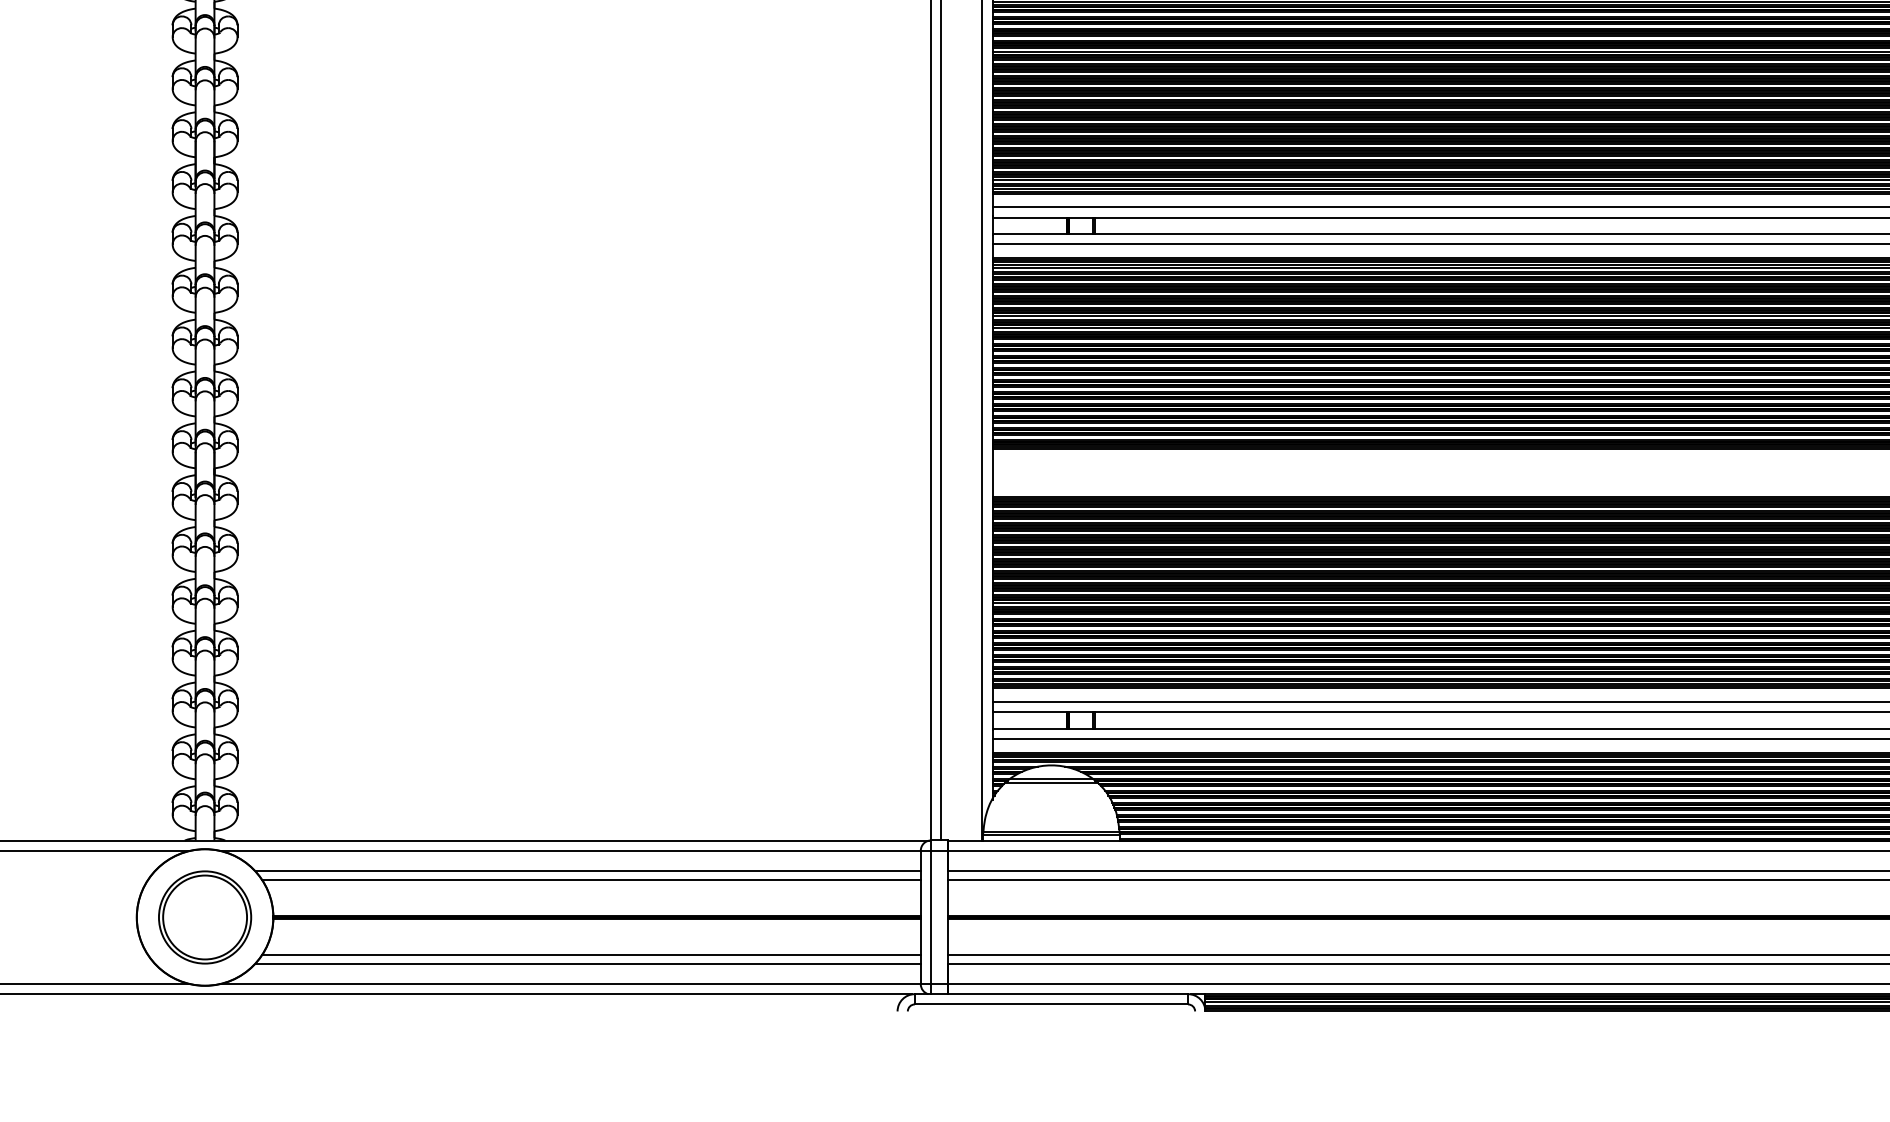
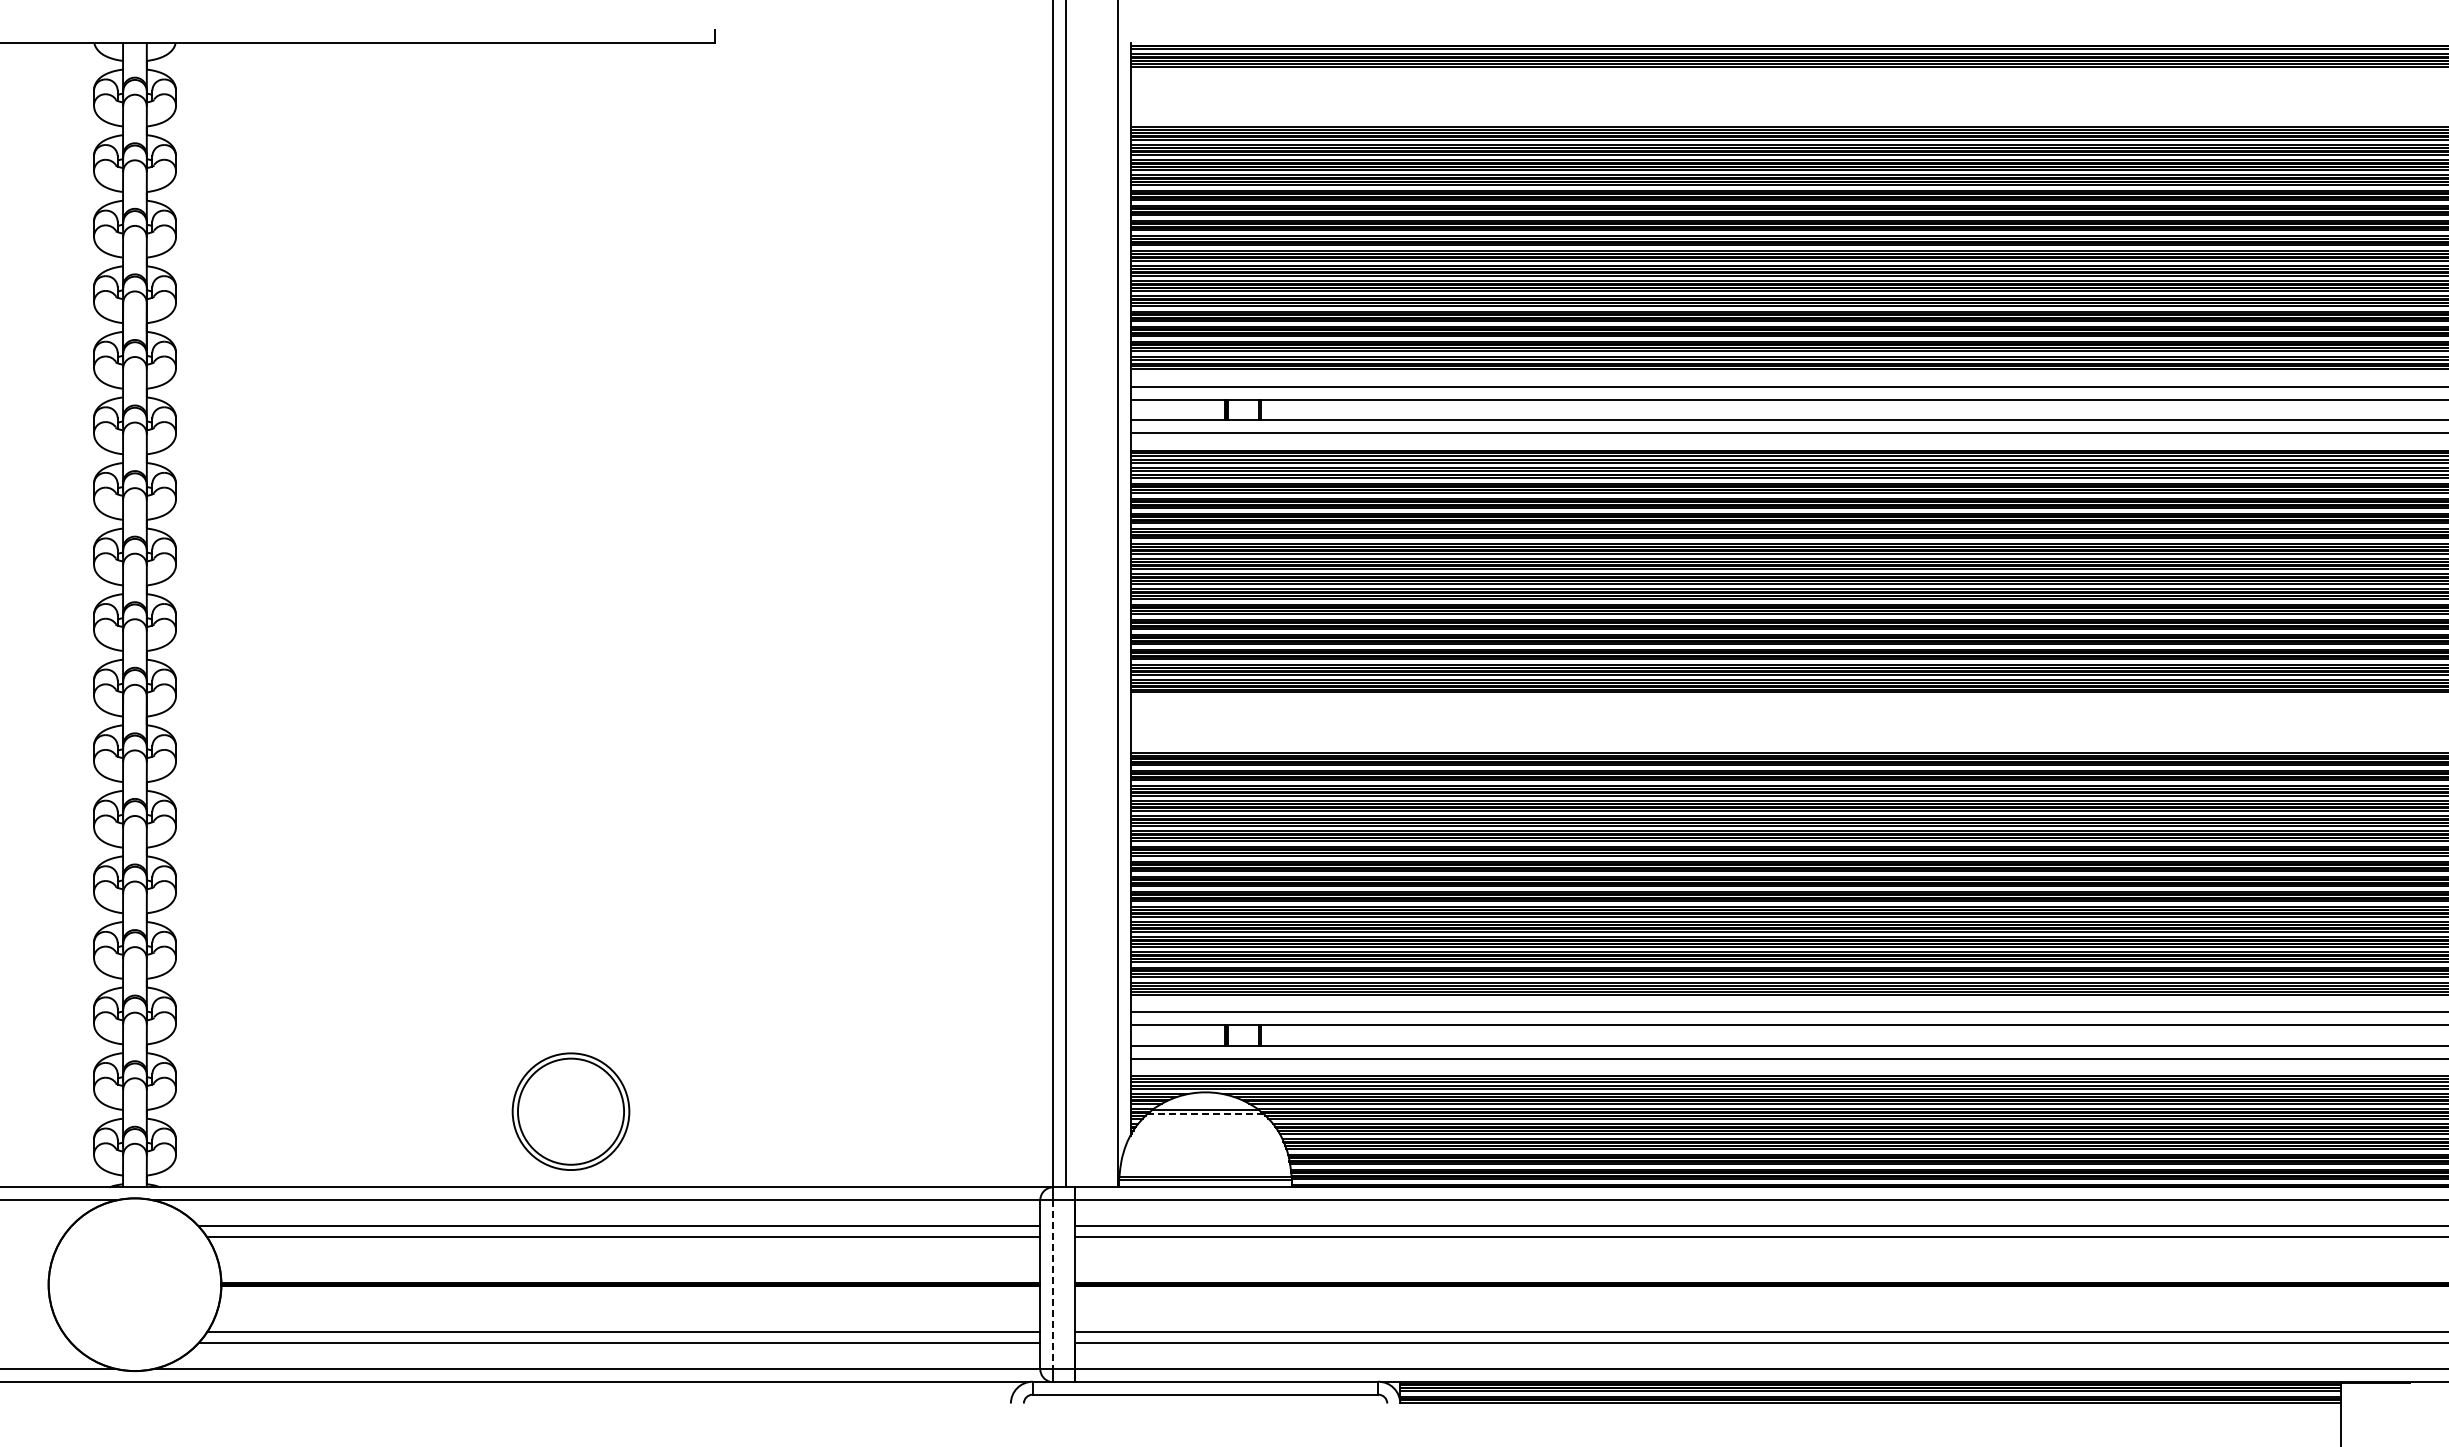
line: (1052, 782) -> (1206, 1114), solid -> dashed
part: (204, 917) -> (570, 1111), moved
line: (931, 918) -> (1053, 1285), solid -> dashed

